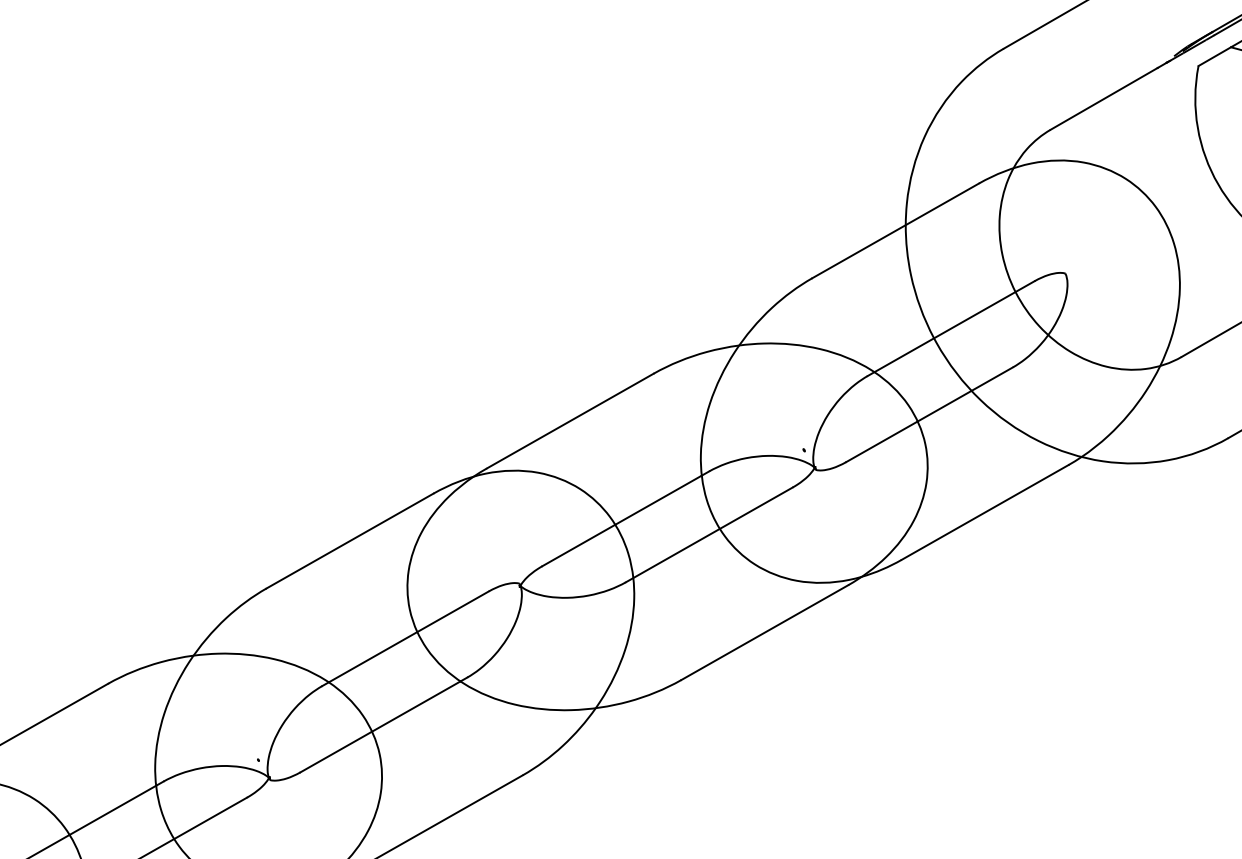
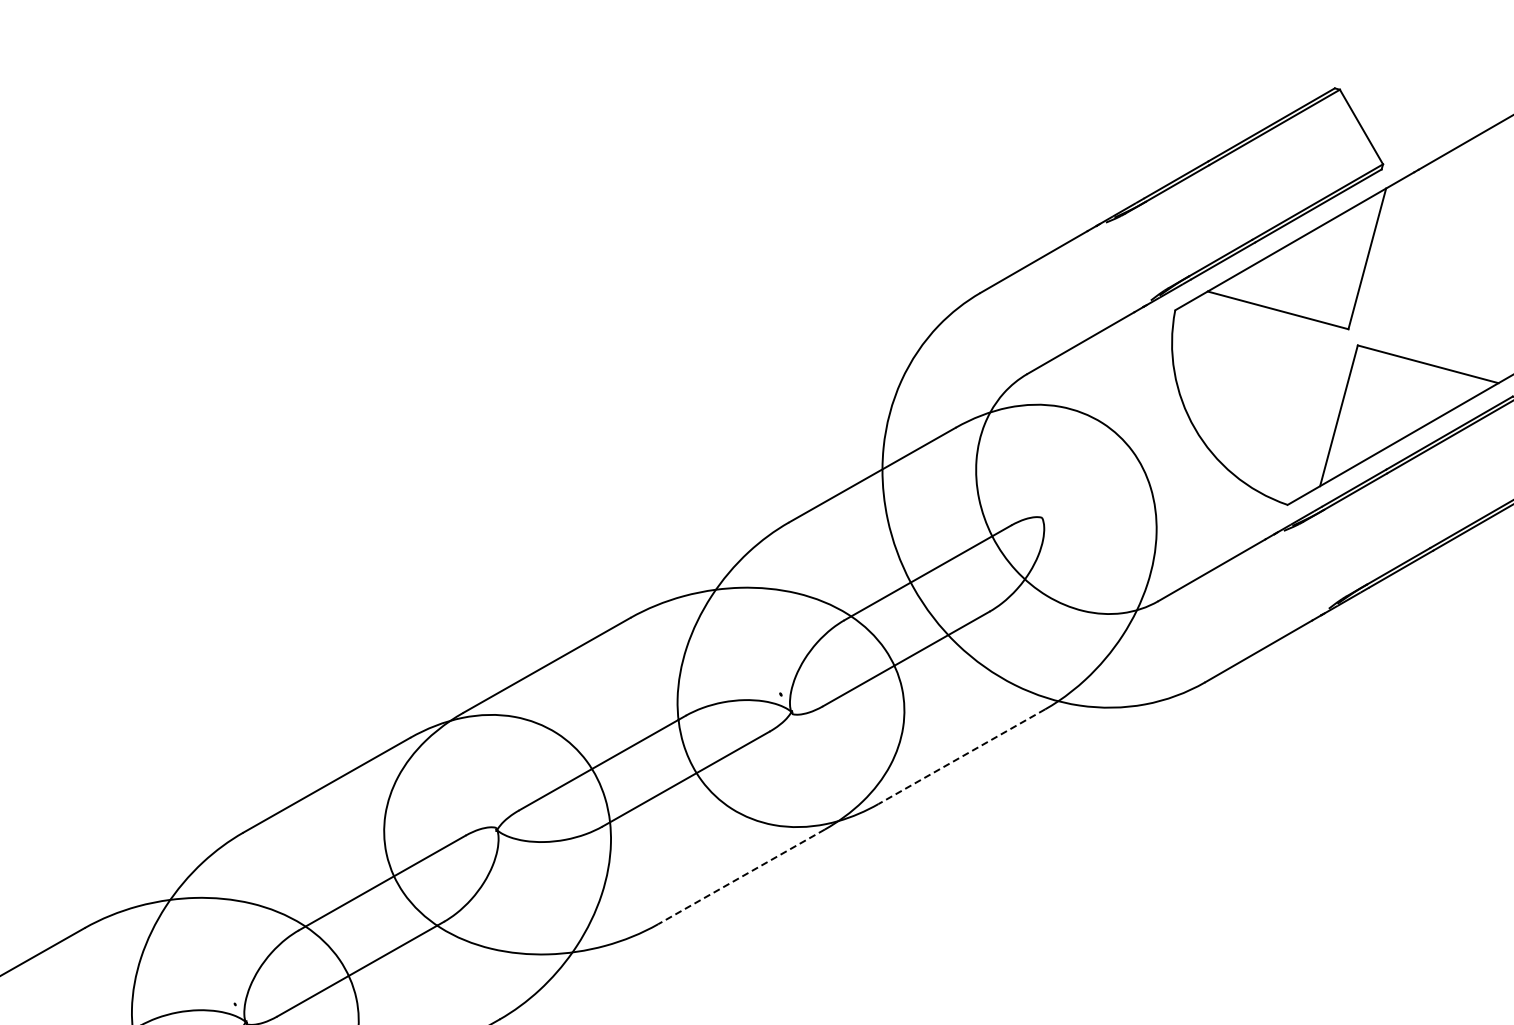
line: (984, 512) -> (961, 756), solid -> dashed
line: (764, 632) -> (741, 876), solid -> dashed

